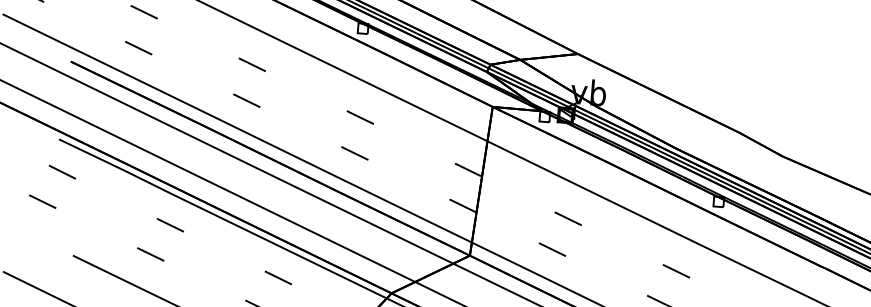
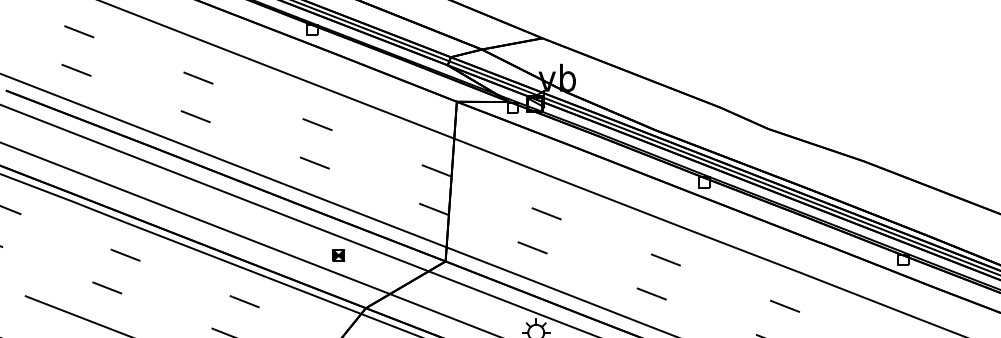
part: (369, 241) -> (338, 255), added

